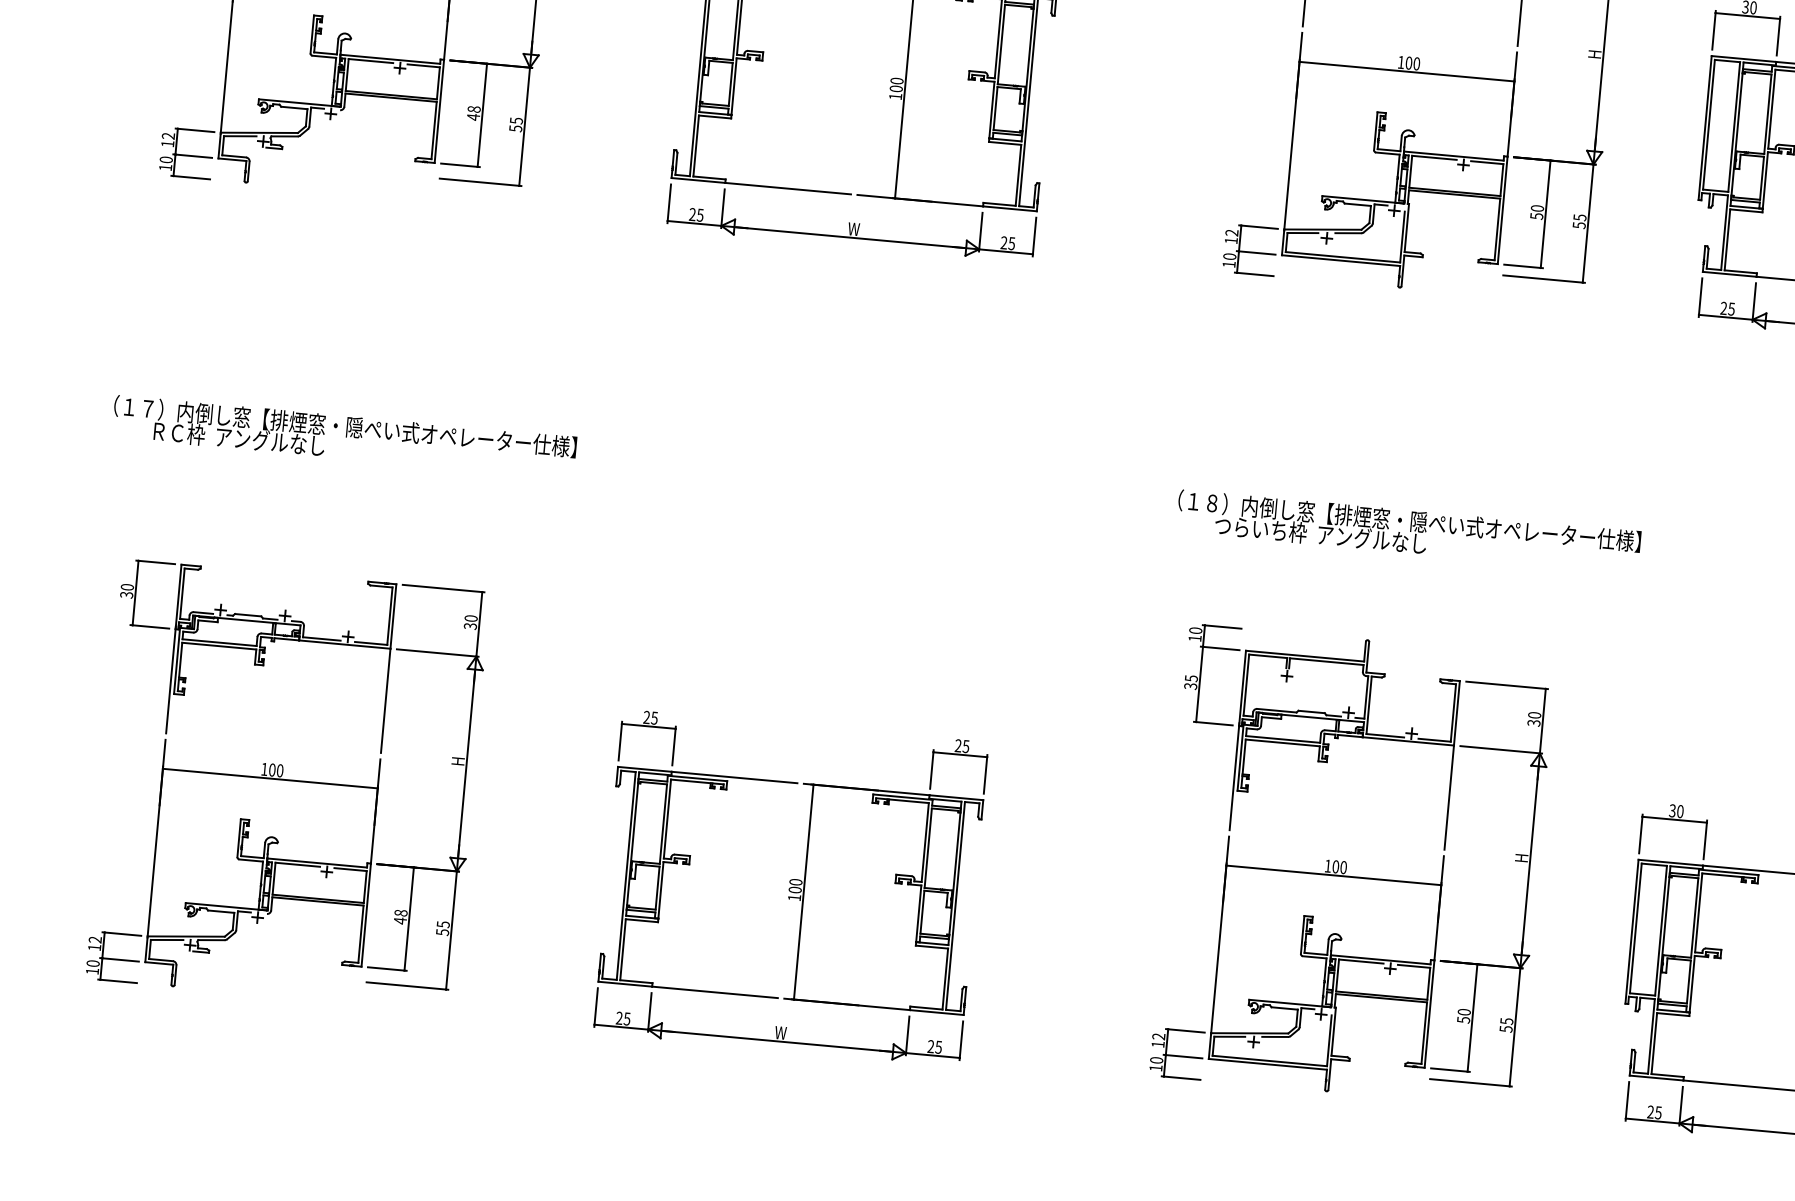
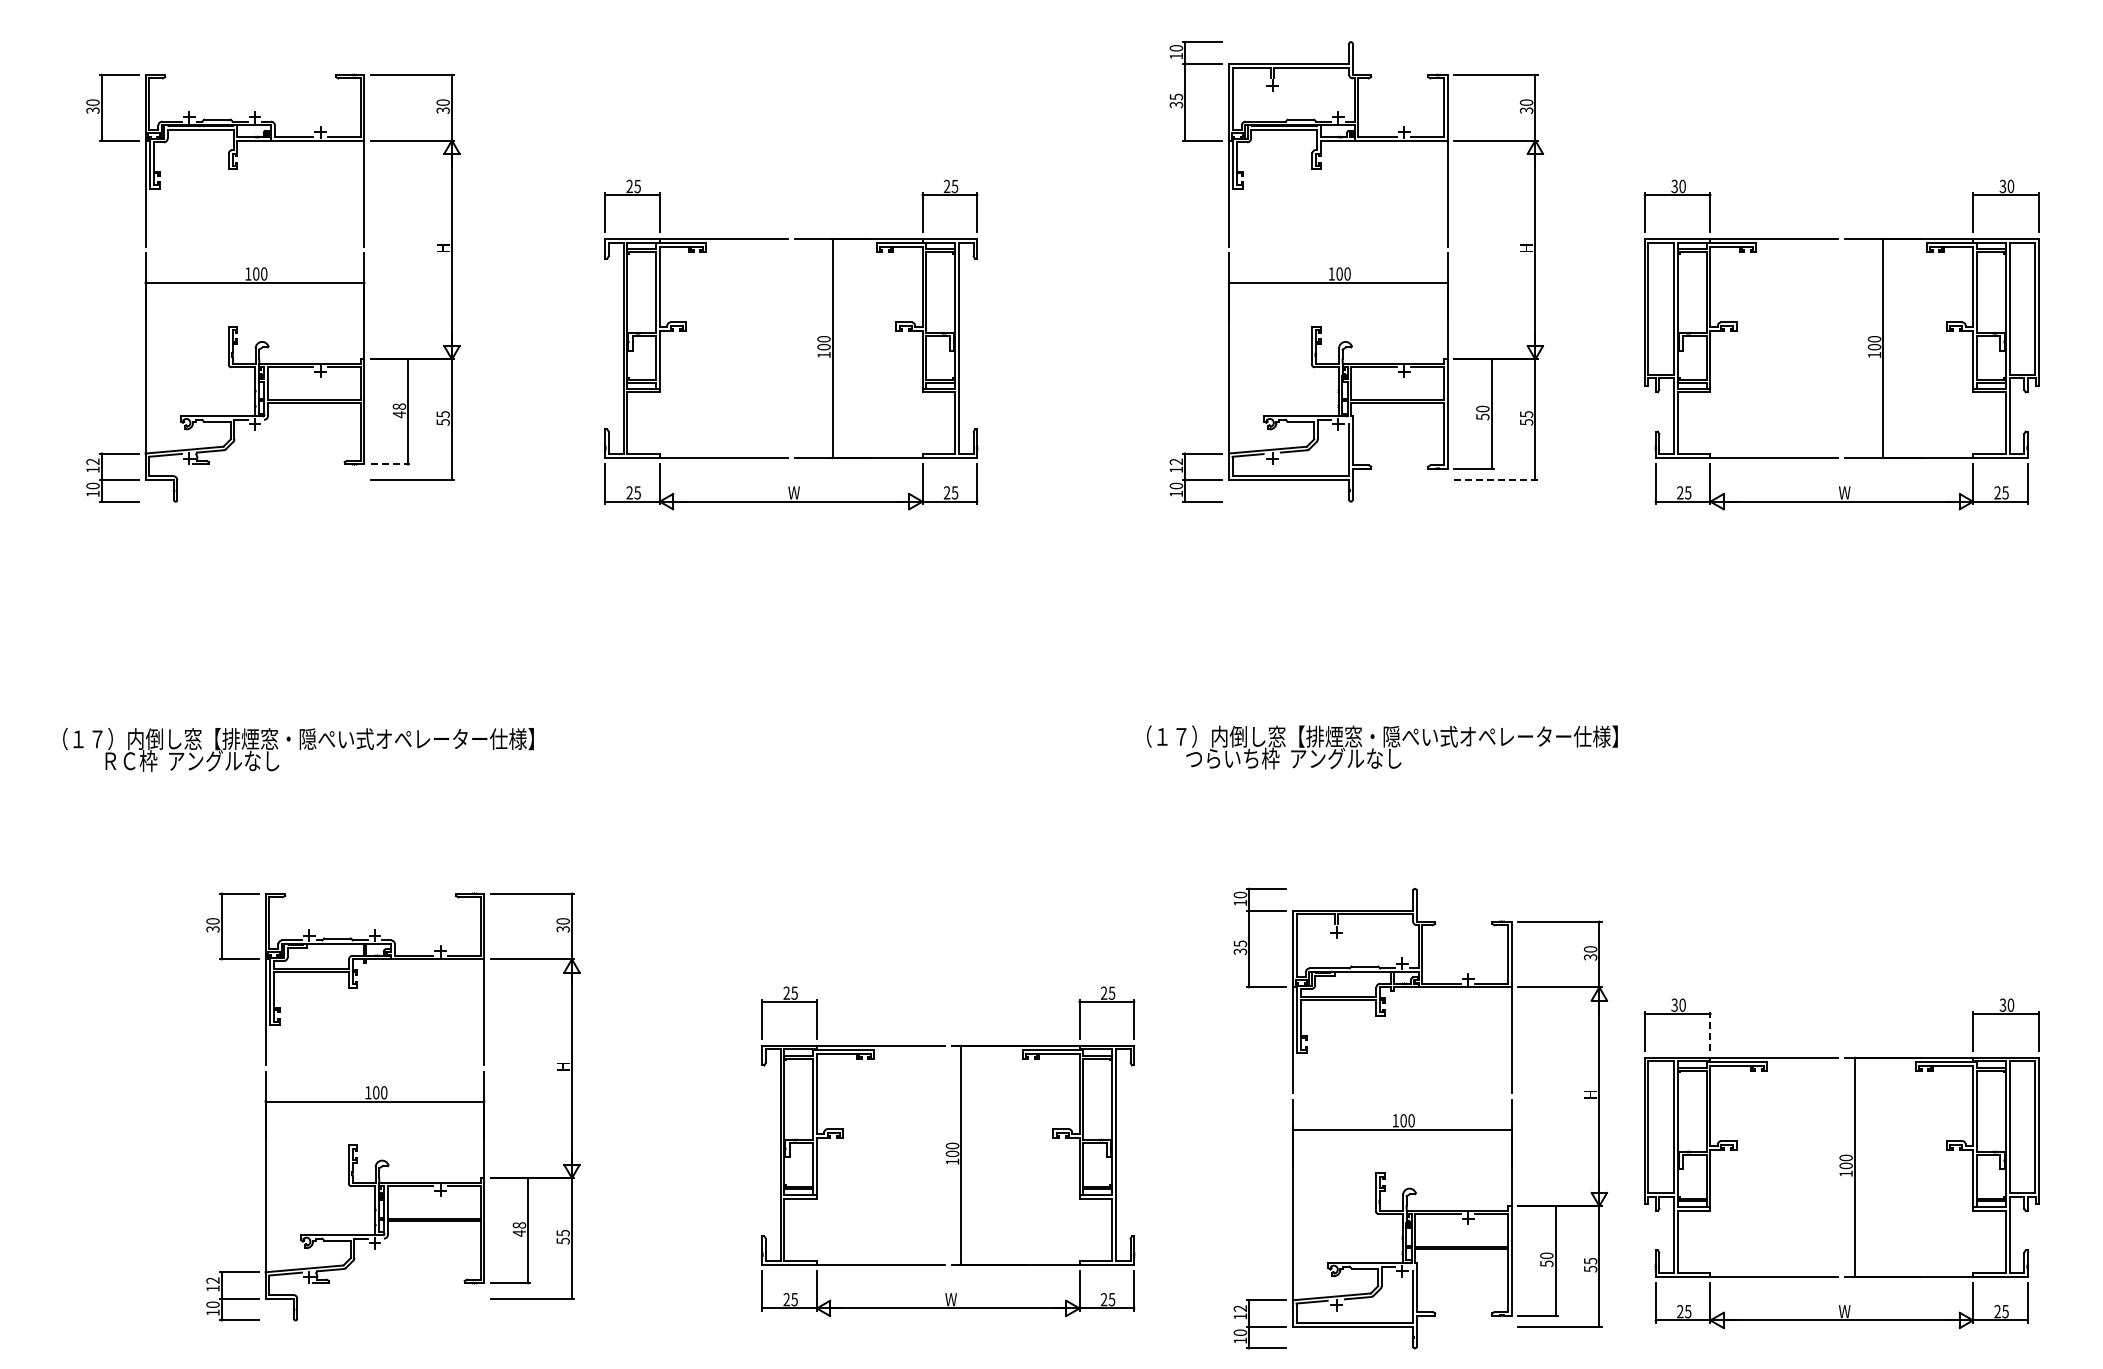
line: (460, 165) -> (390, 464), solid -> dashed
line: (1543, 278) -> (1495, 479), solid -> dashed
text: (1212, 503) -> (1181, 736), （１８）内倒し窓【排煙窓・隠ぺい式オペレーター仕様】 -> （１７）内倒し窓【排煙窓・隠ぺい式オペレーター仕様】
part: (288, 785) -> (393, 1106), moved
line: (1705, 839) -> (1710, 1031), solid -> dashed
part: (1352, 866) -> (1420, 1118), moved
part: (791, 887) -> (948, 1151), moved

